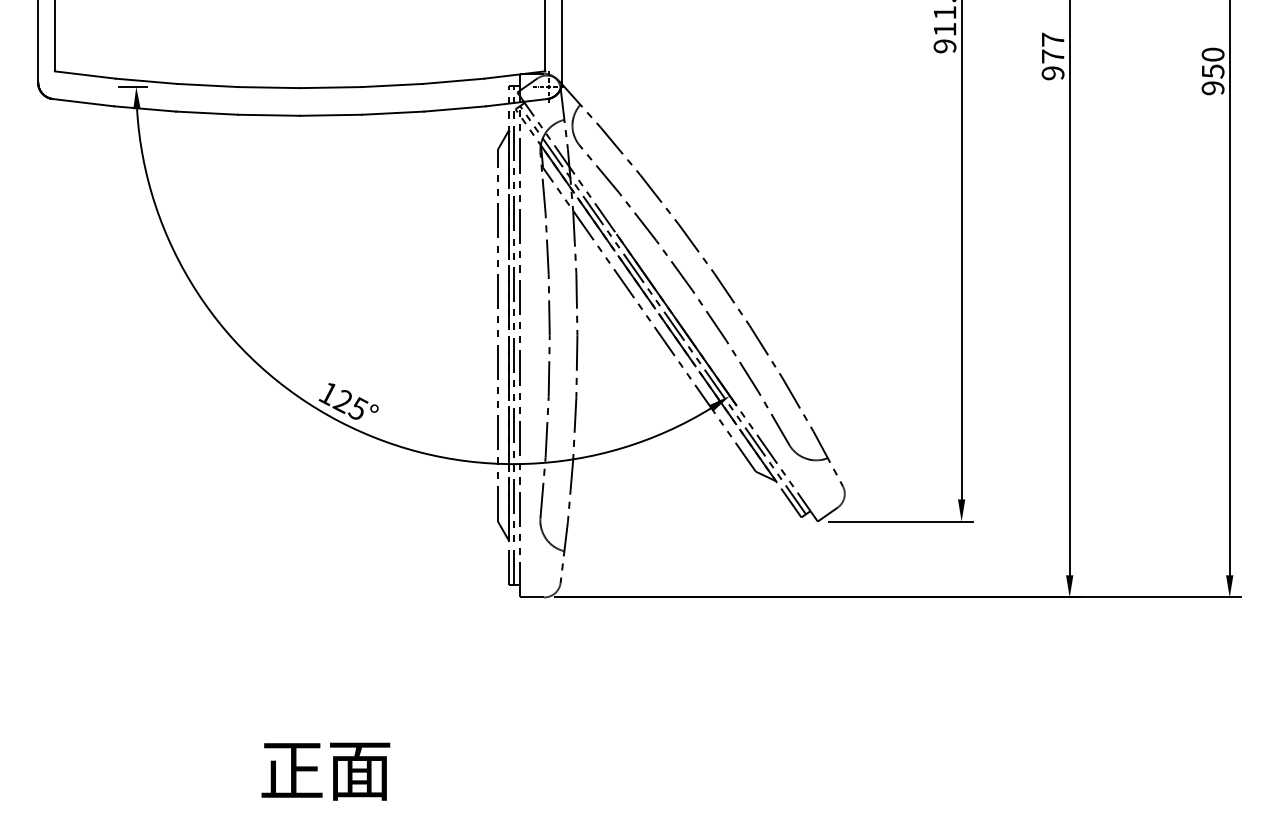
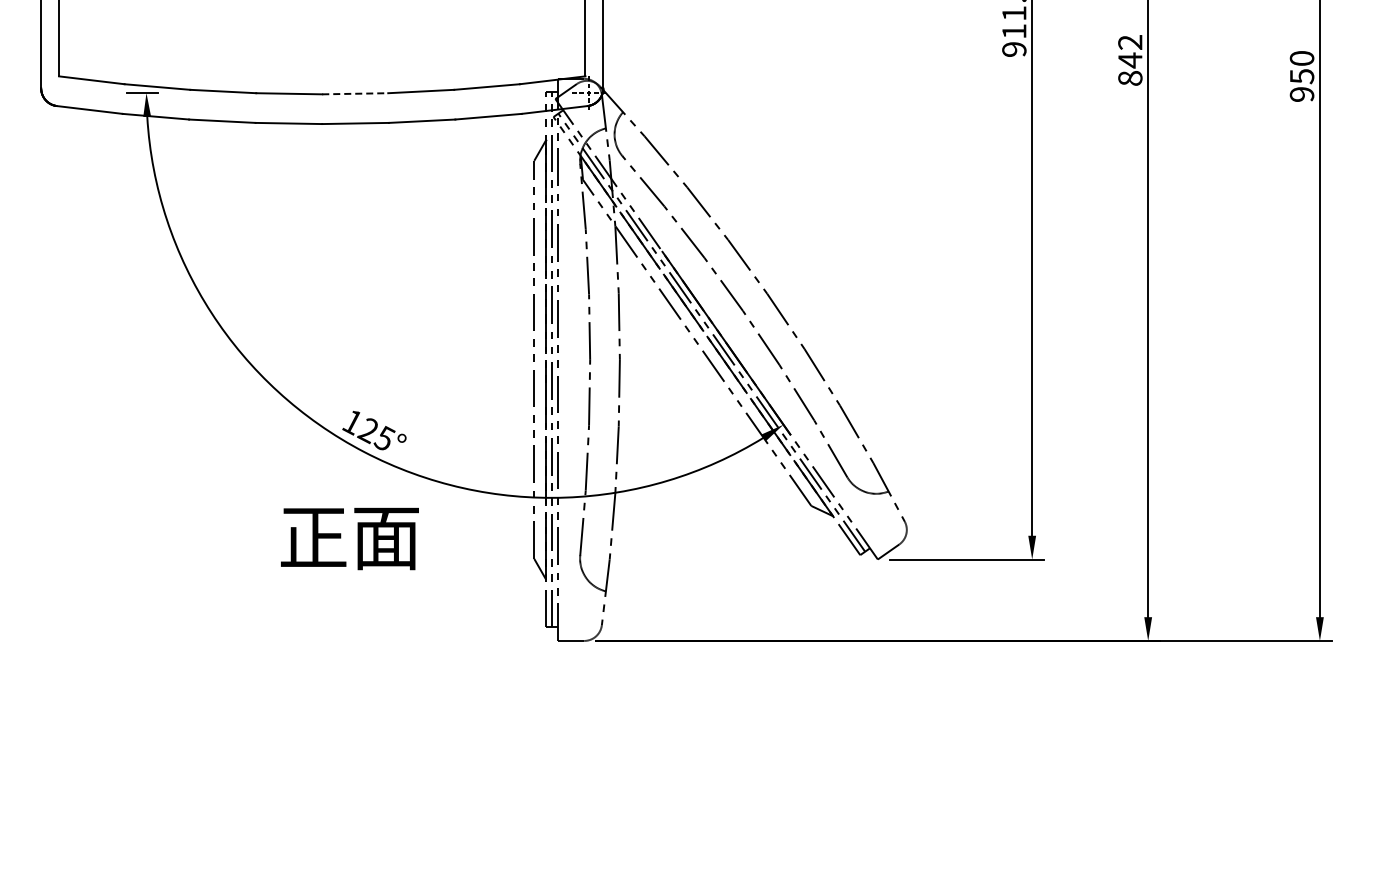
text: (1053, 56) -> (1130, 60), 977 -> 842
line: (331, 87) -> (355, 93), solid -> dashed
text: (325, 772) -> (349, 539), moved

